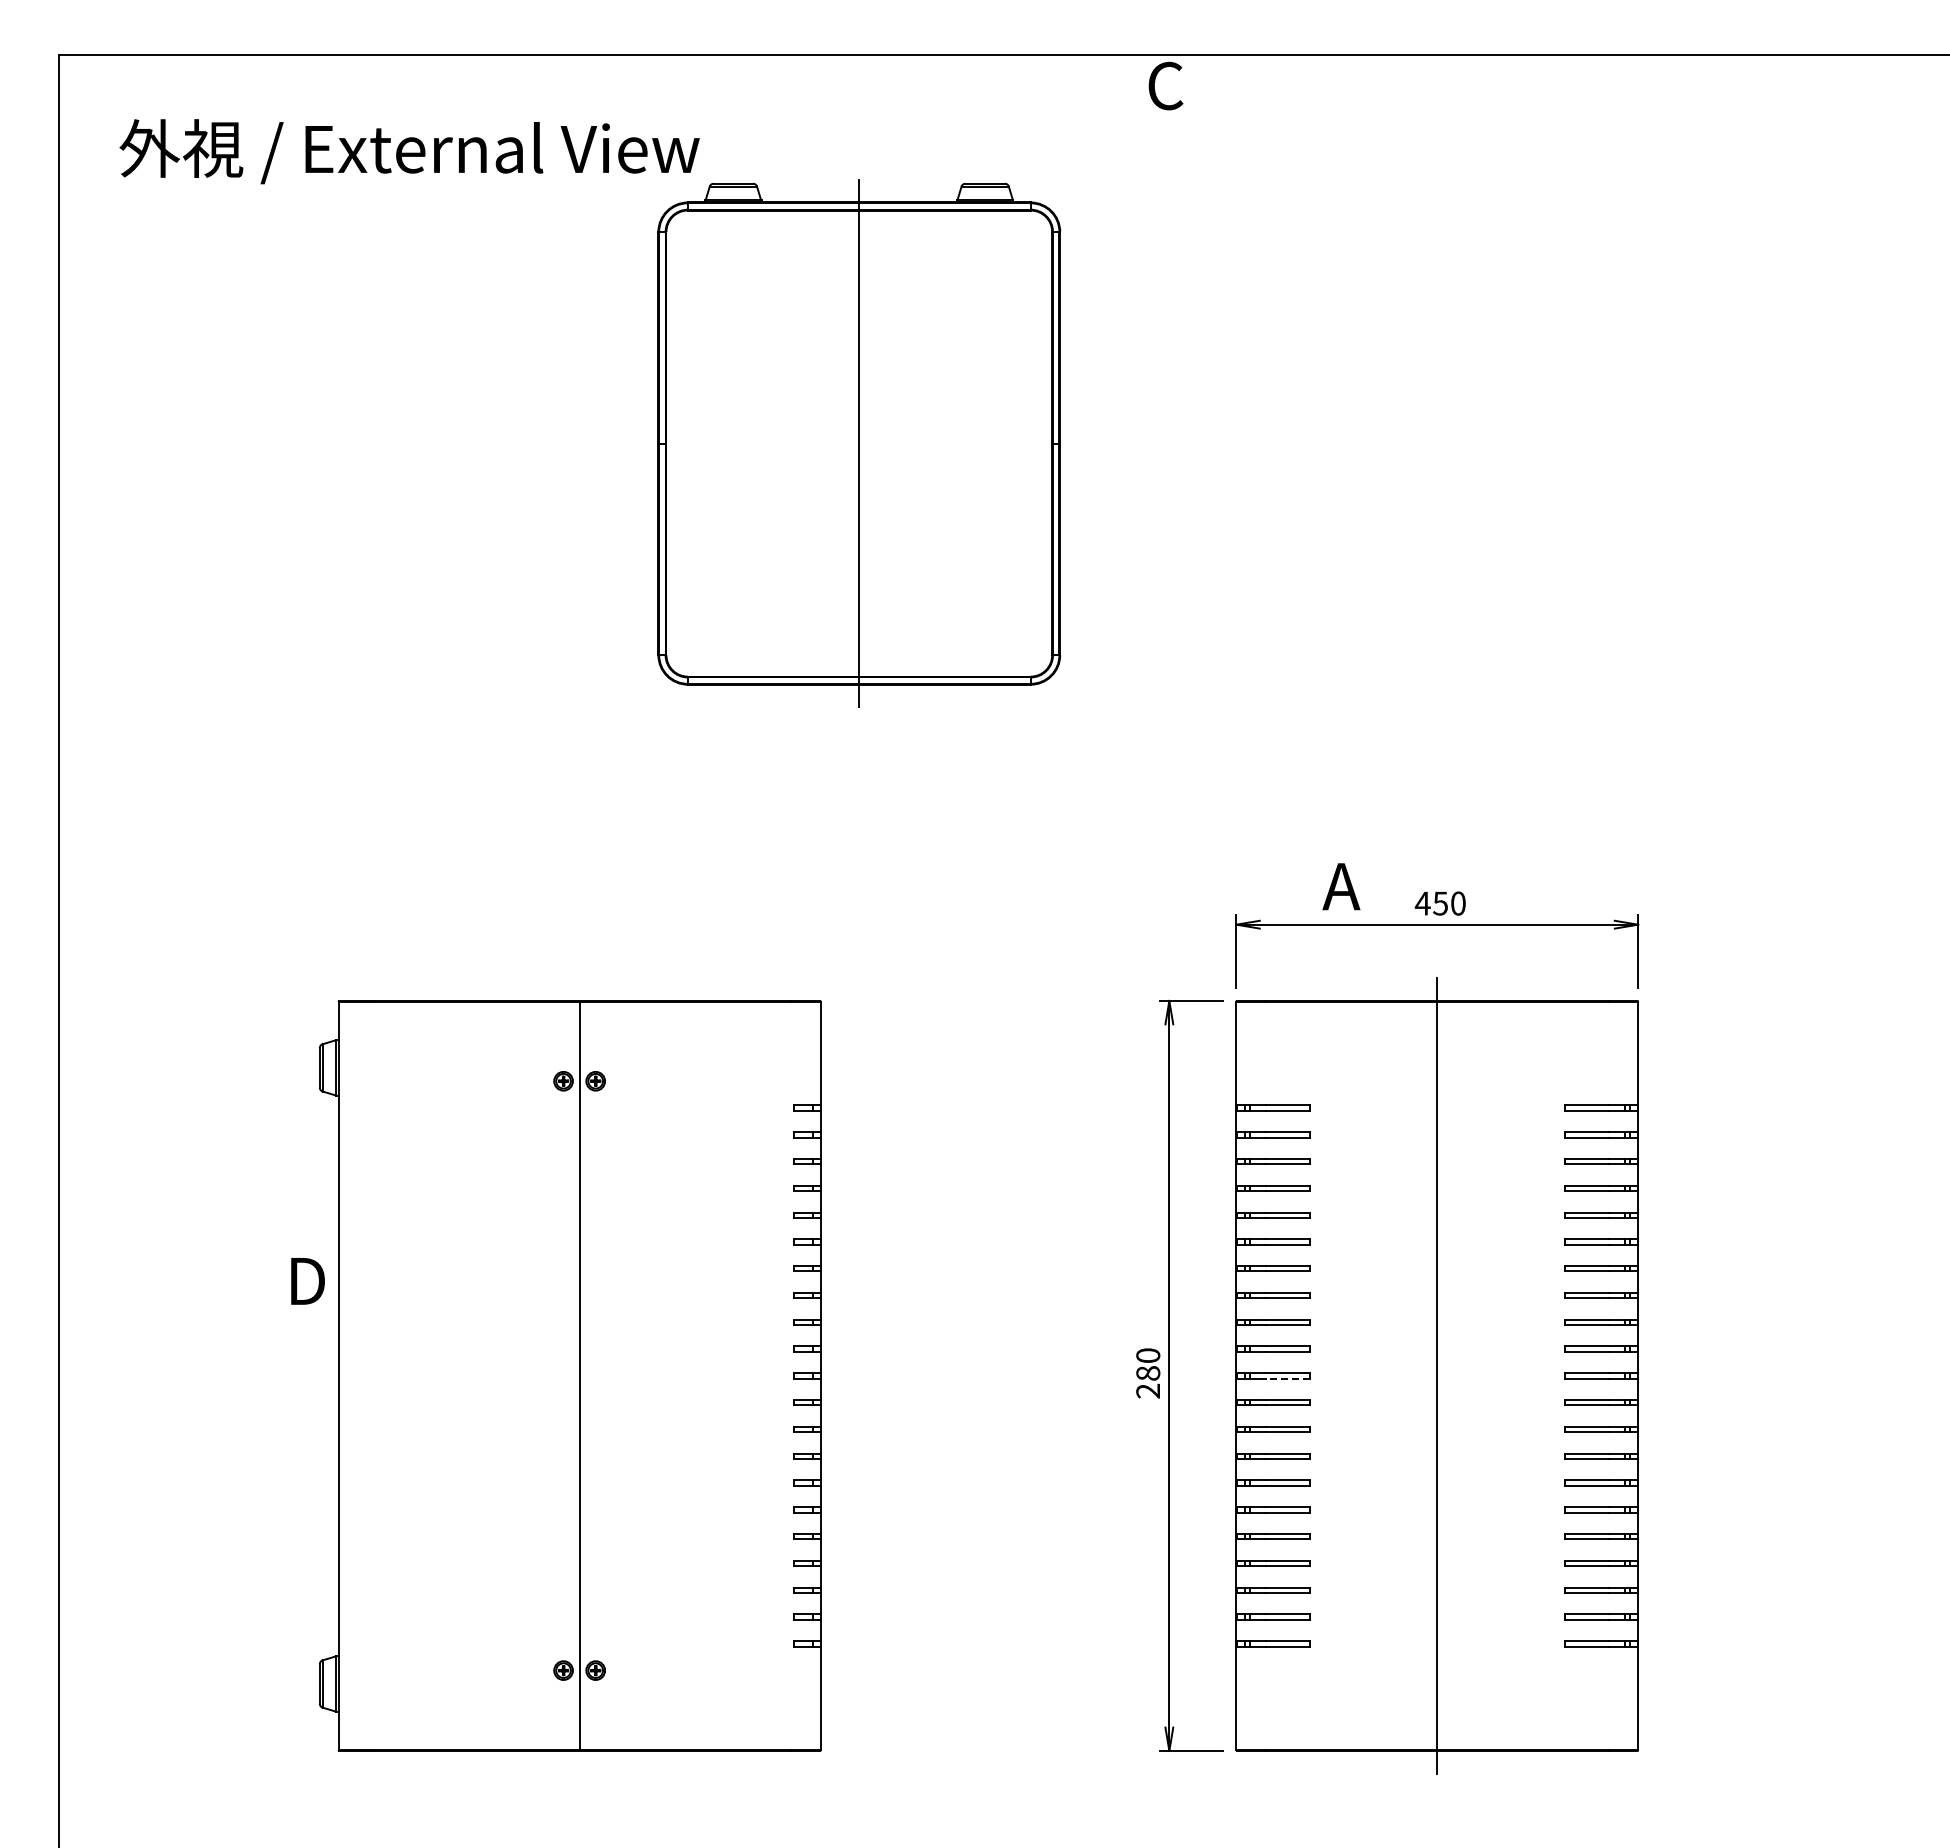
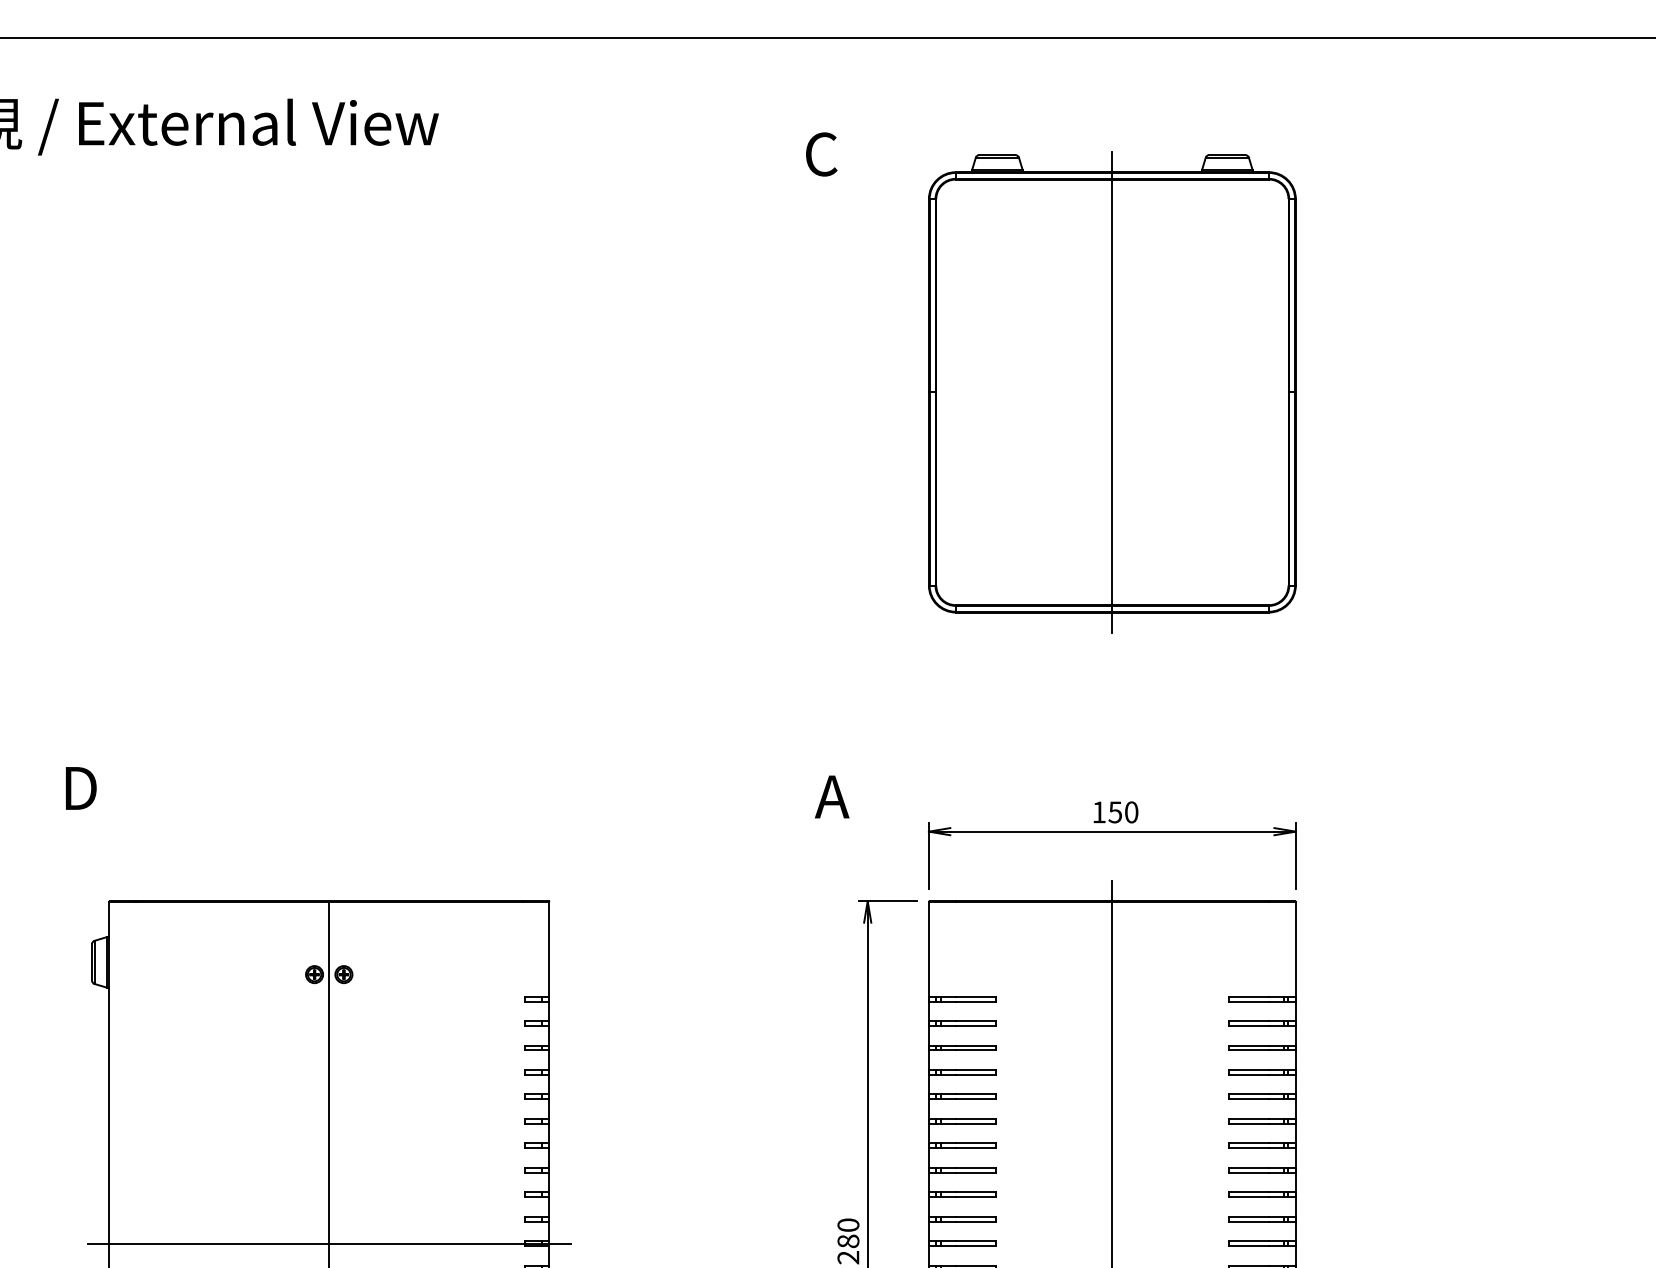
text: (1165, 85) -> (821, 153), moved
part: (859, 443) -> (1112, 392), moved
text: (1341, 886) -> (832, 796), moved
text: (1422, 903) -> (1098, 812), 450 -> 150
text: (307, 1281) -> (80, 788), moved
line: (579, 1375) -> (329, 1243), added
line: (1287, 1378) -> (975, 1246), dashed -> solid

